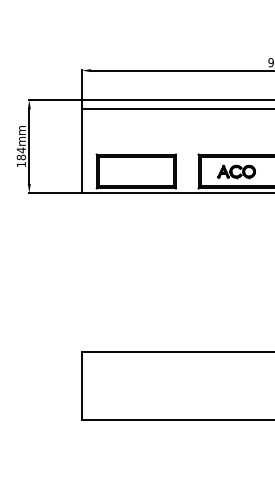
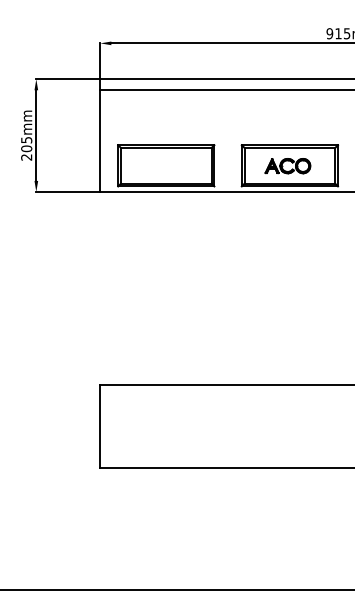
text: (21, 157) -> (26, 148), 184mm -> 205mm

